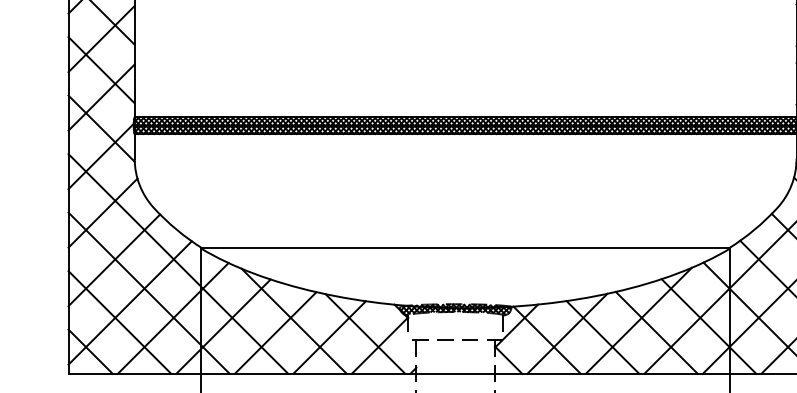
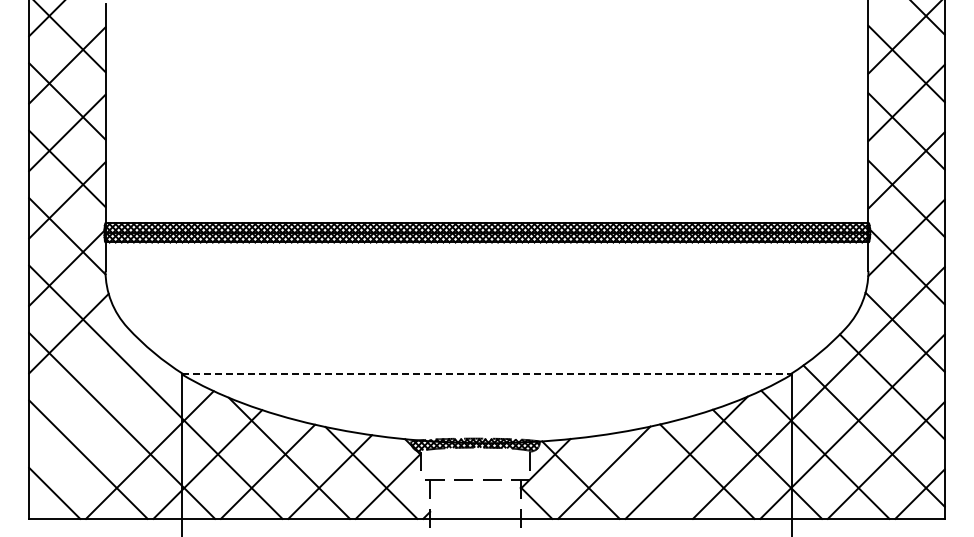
line: (466, 248) -> (487, 374), solid -> dashed
line: (113, 259) -> (81, 387), removed
line: (130, 303) -> (100, 437), removed
line: (603, 337) -> (645, 476), removed

